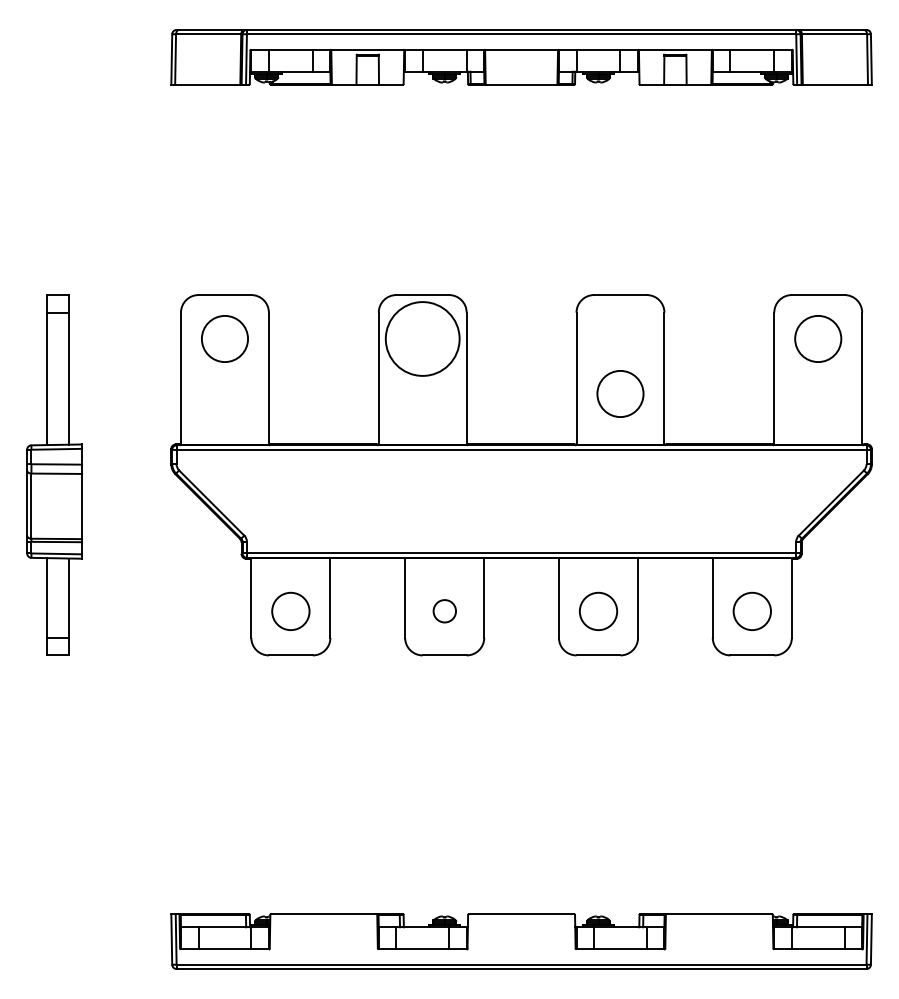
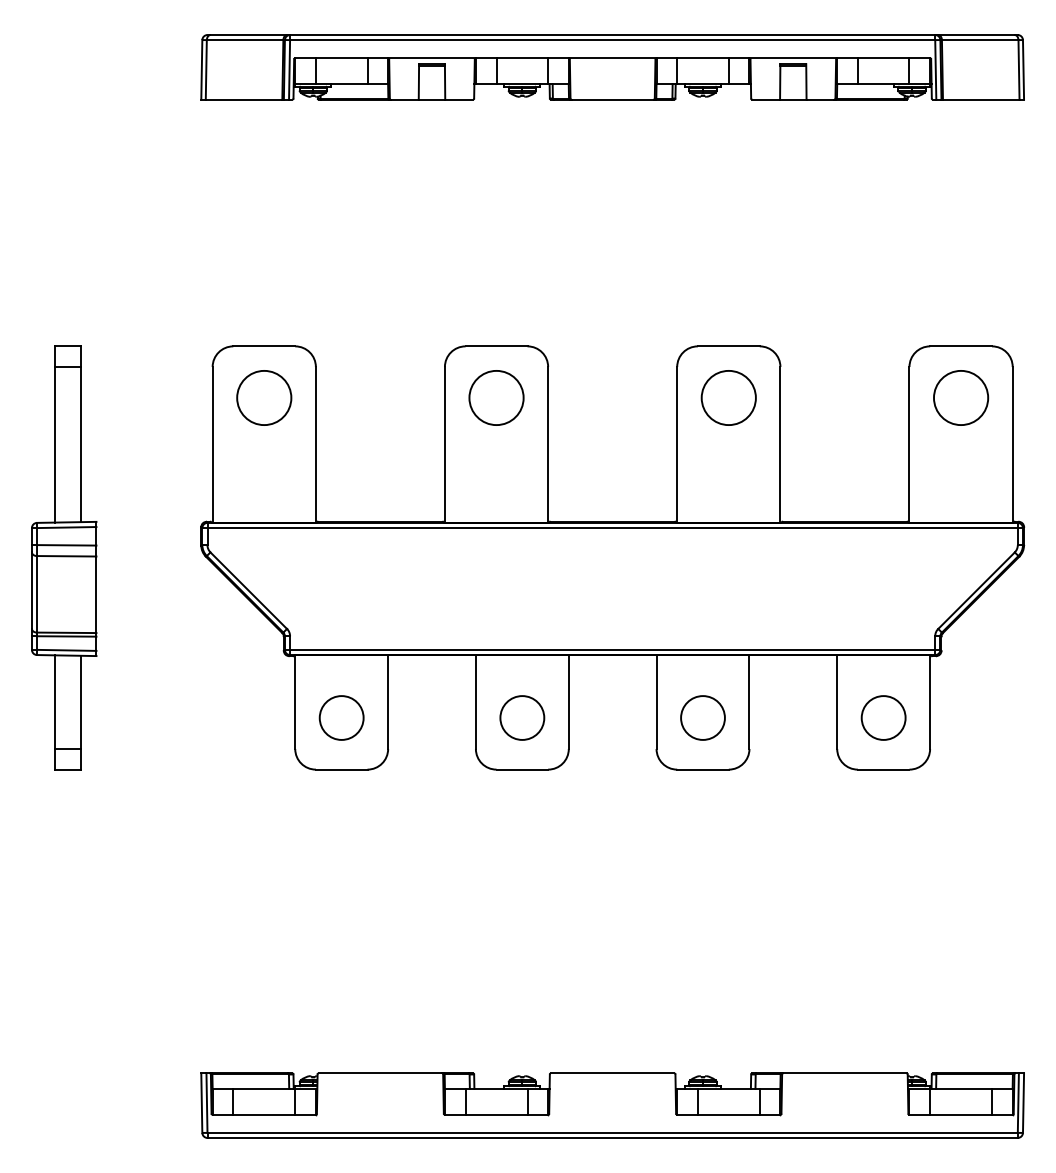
circle: (422, 338) -> (496, 397), size x0.62
circle: (620, 393) -> (728, 397), moved
circle: (444, 610) -> (522, 716), size x1.67

